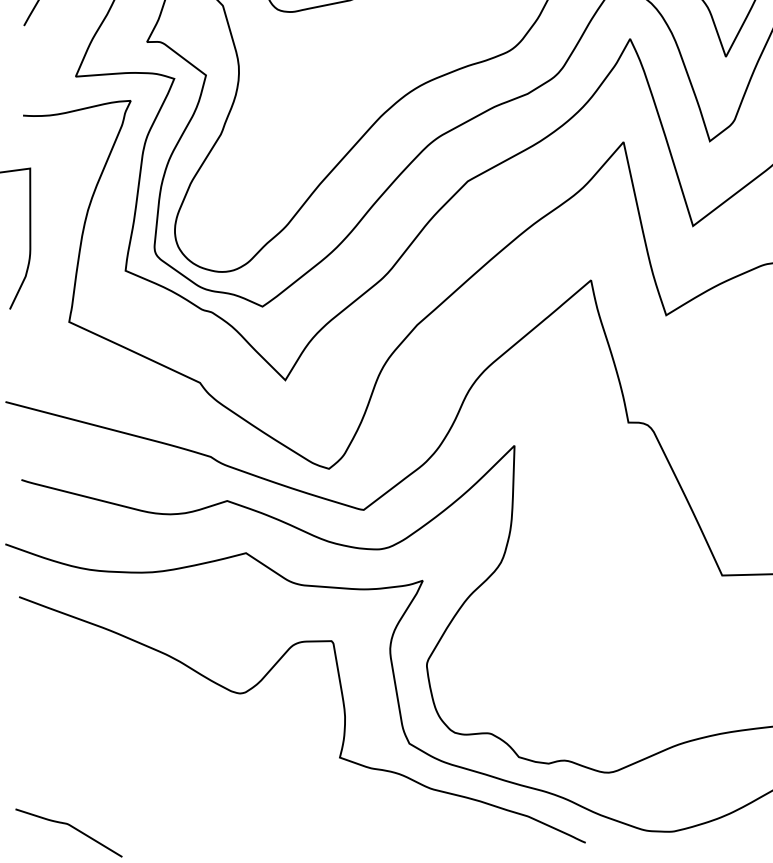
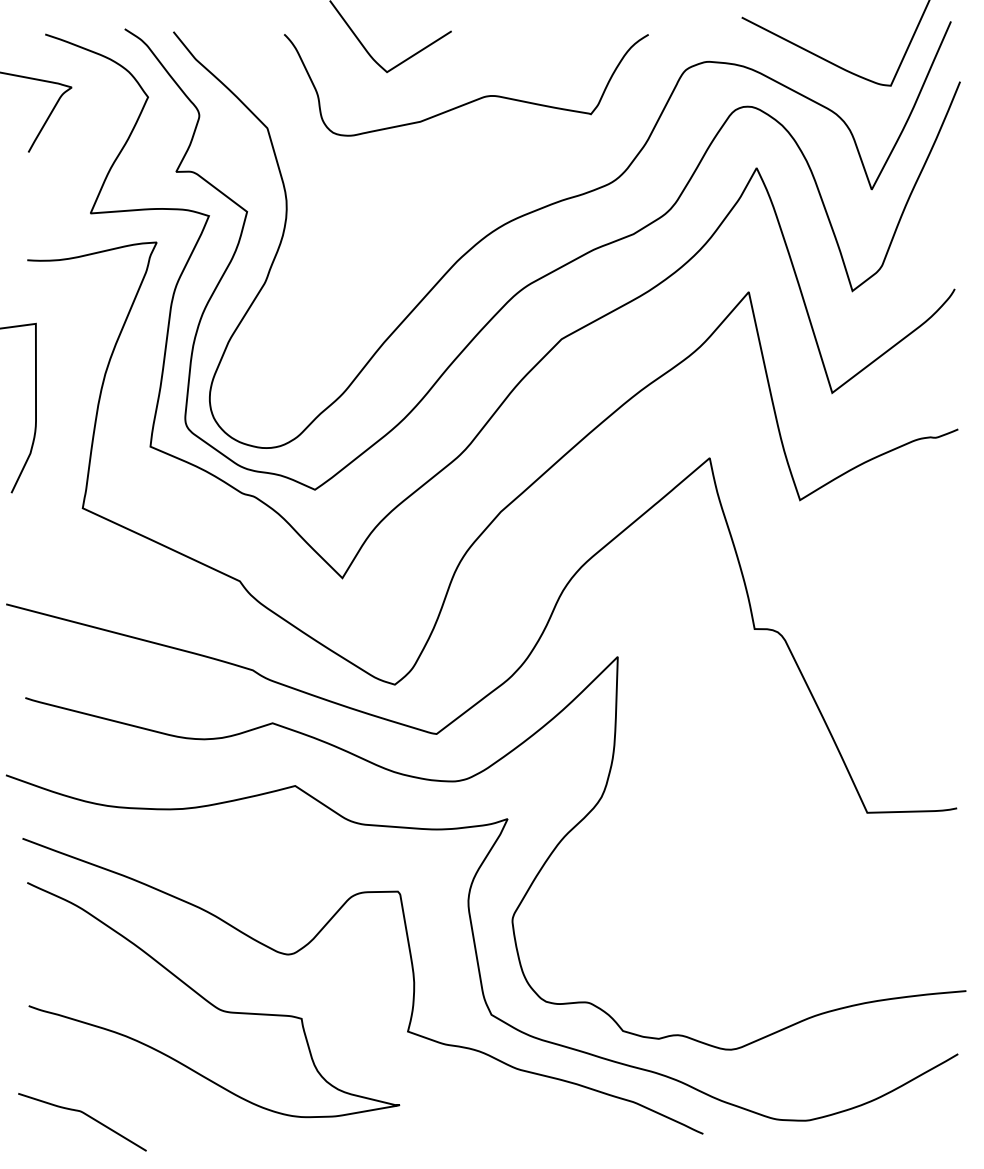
curve: (177, 734) -> (212, 1003), added

